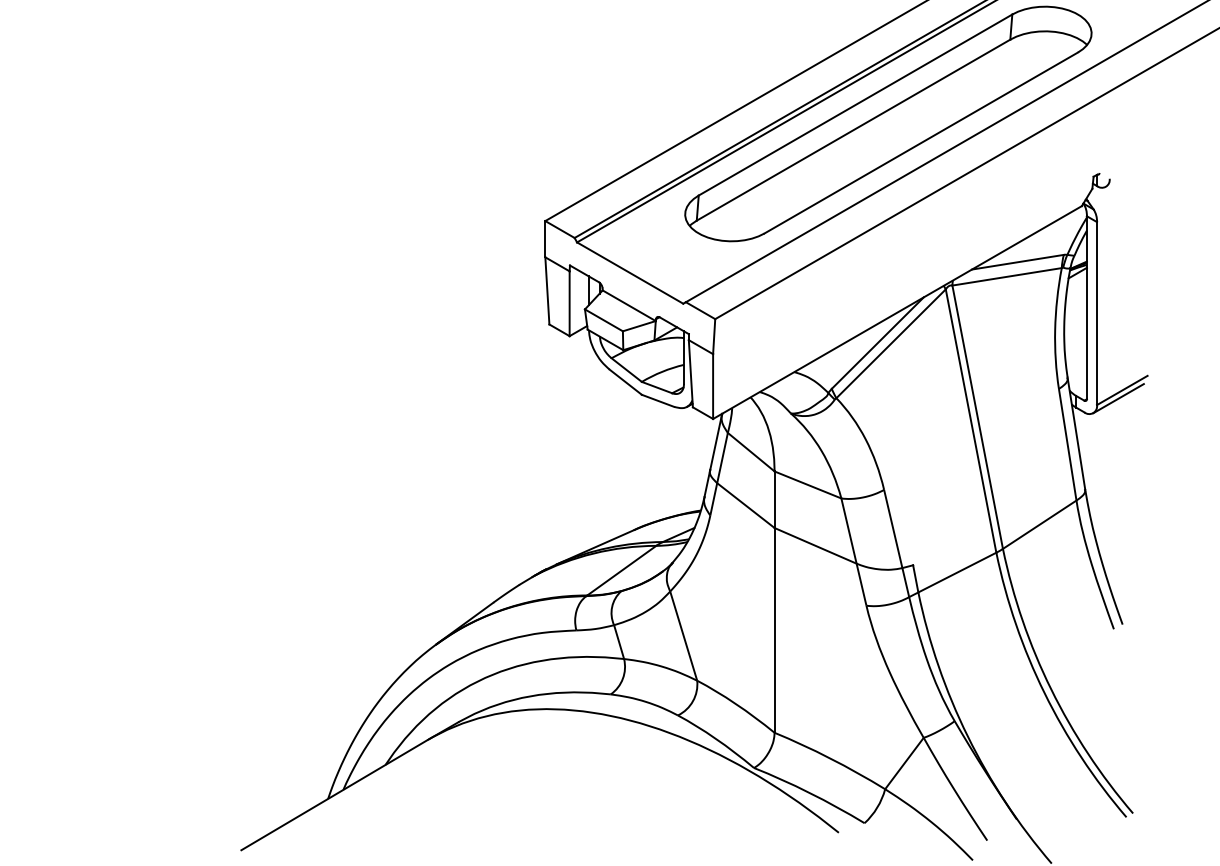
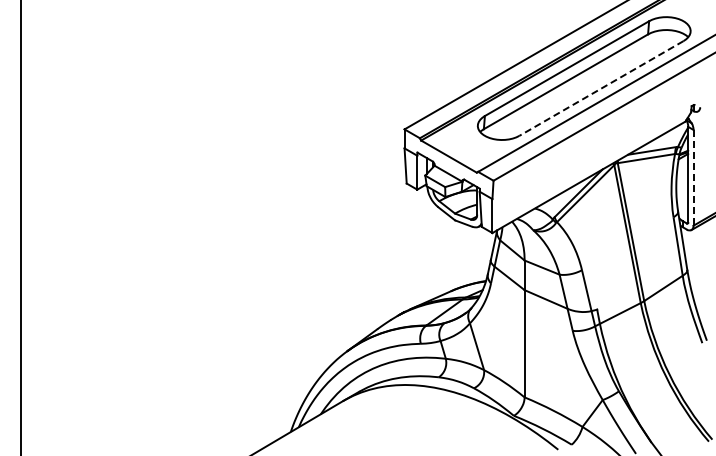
line: (921, 142) -> (601, 88), solid -> dashed
line: (1097, 312) -> (693, 177), solid -> dashed

